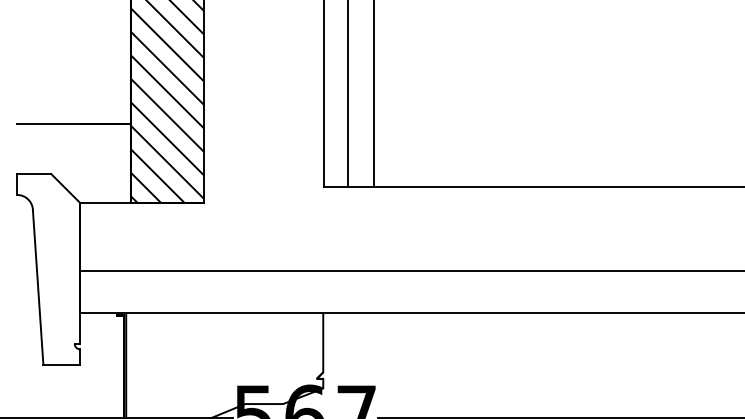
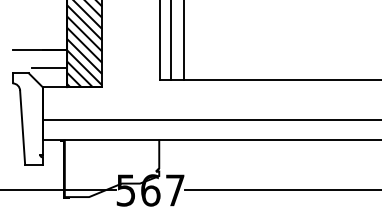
line: (94, 163) -> (49, 68), added

